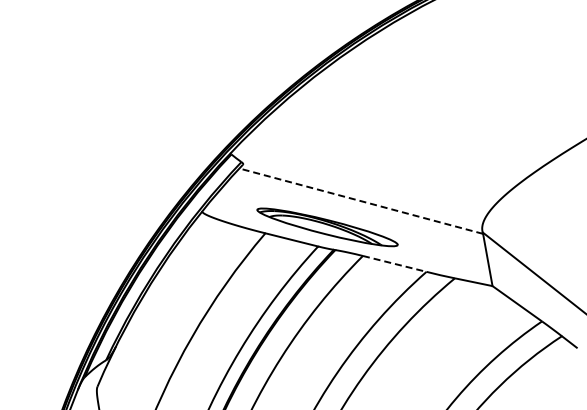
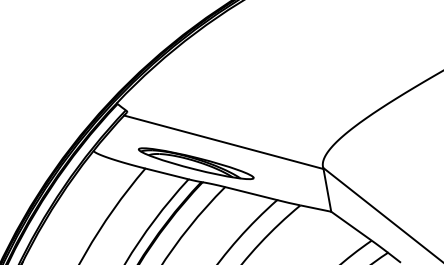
line: (360, 201) -> (223, 142), dashed -> solid
line: (394, 263) -> (251, 193), dashed -> solid

